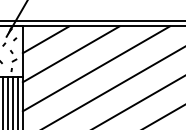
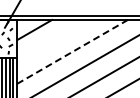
line: (71, 53) -> (53, 40), removed
line: (96, 68) -> (72, 51), solid -> dashed

